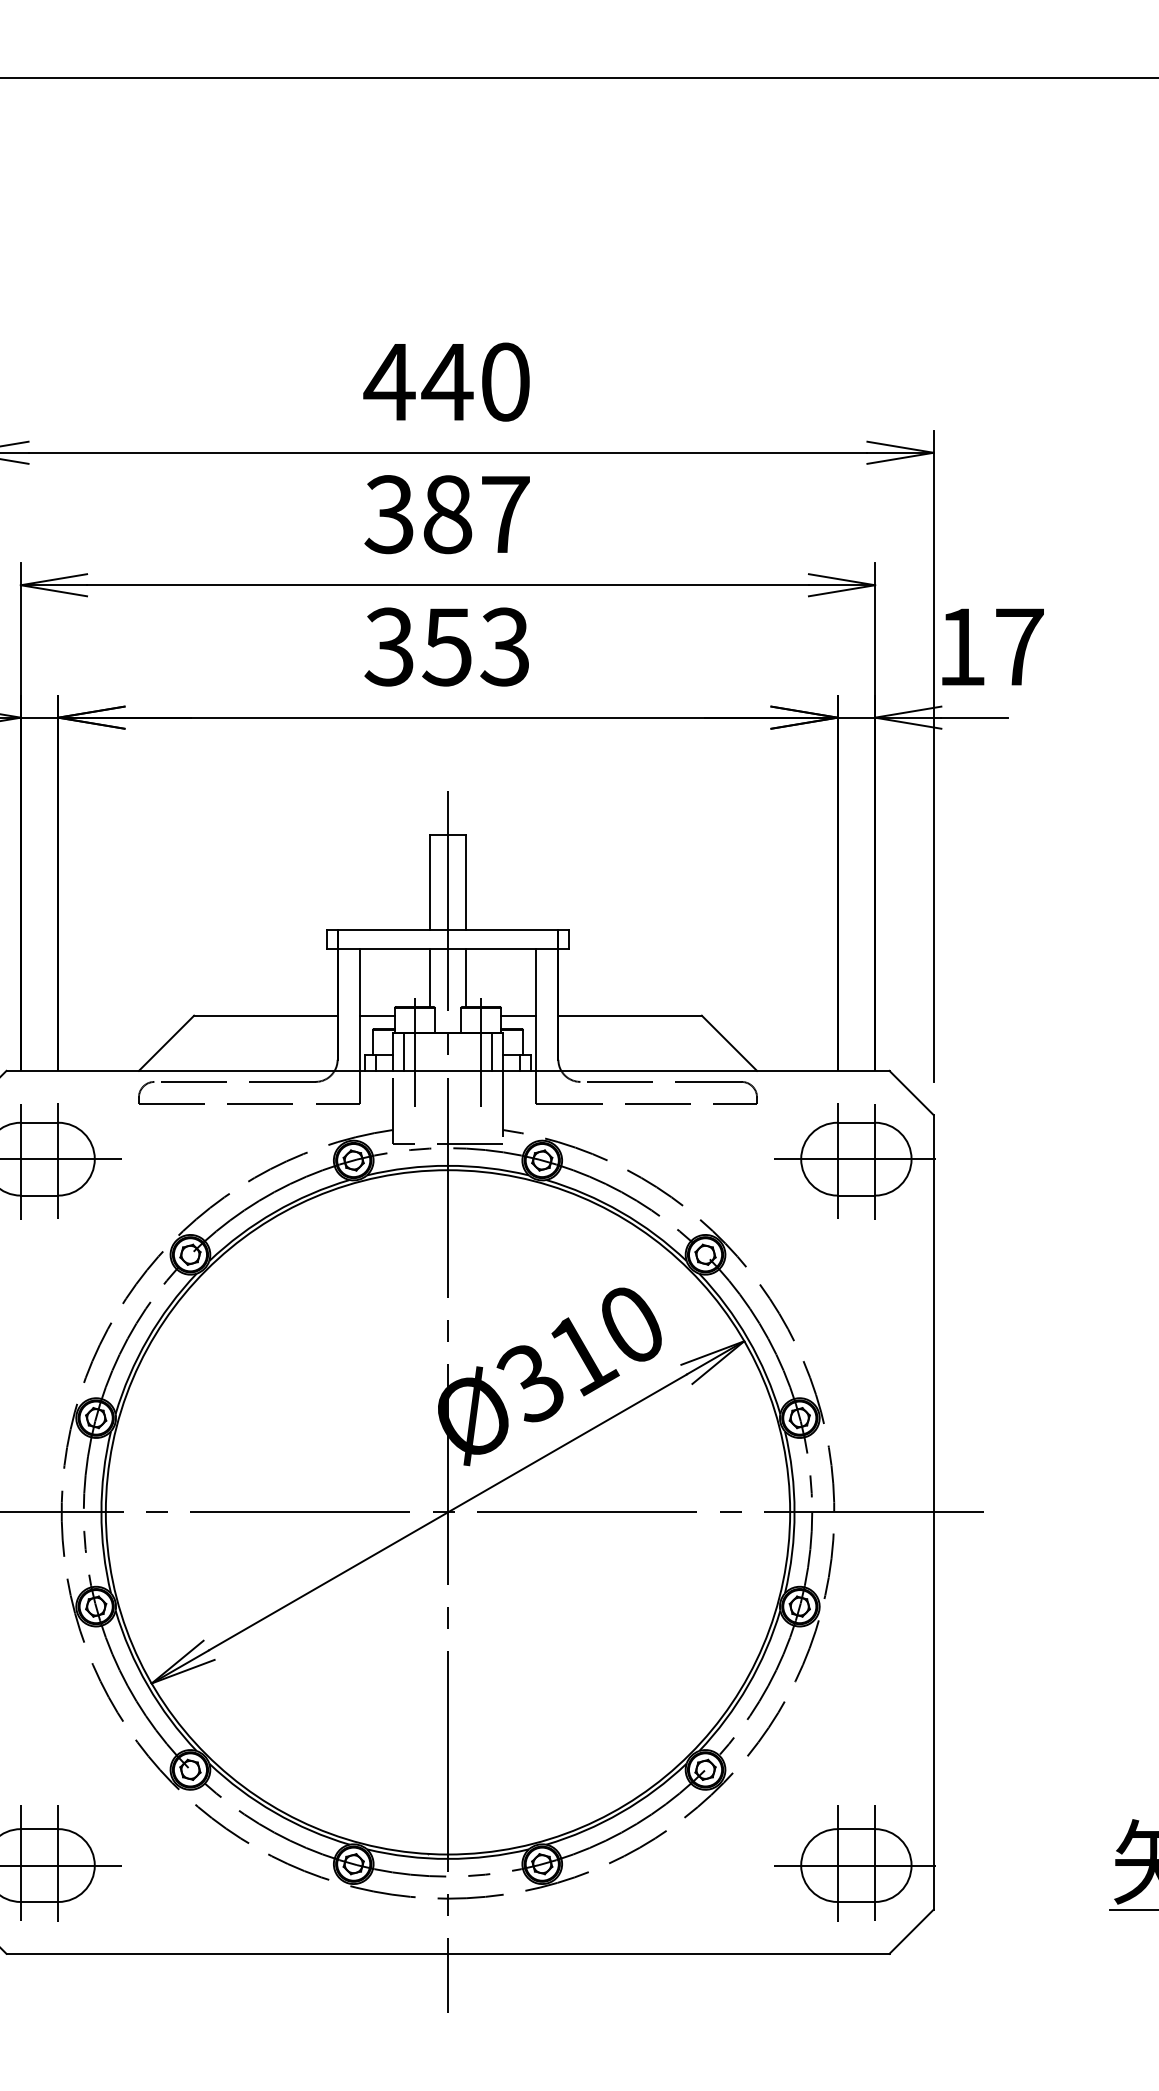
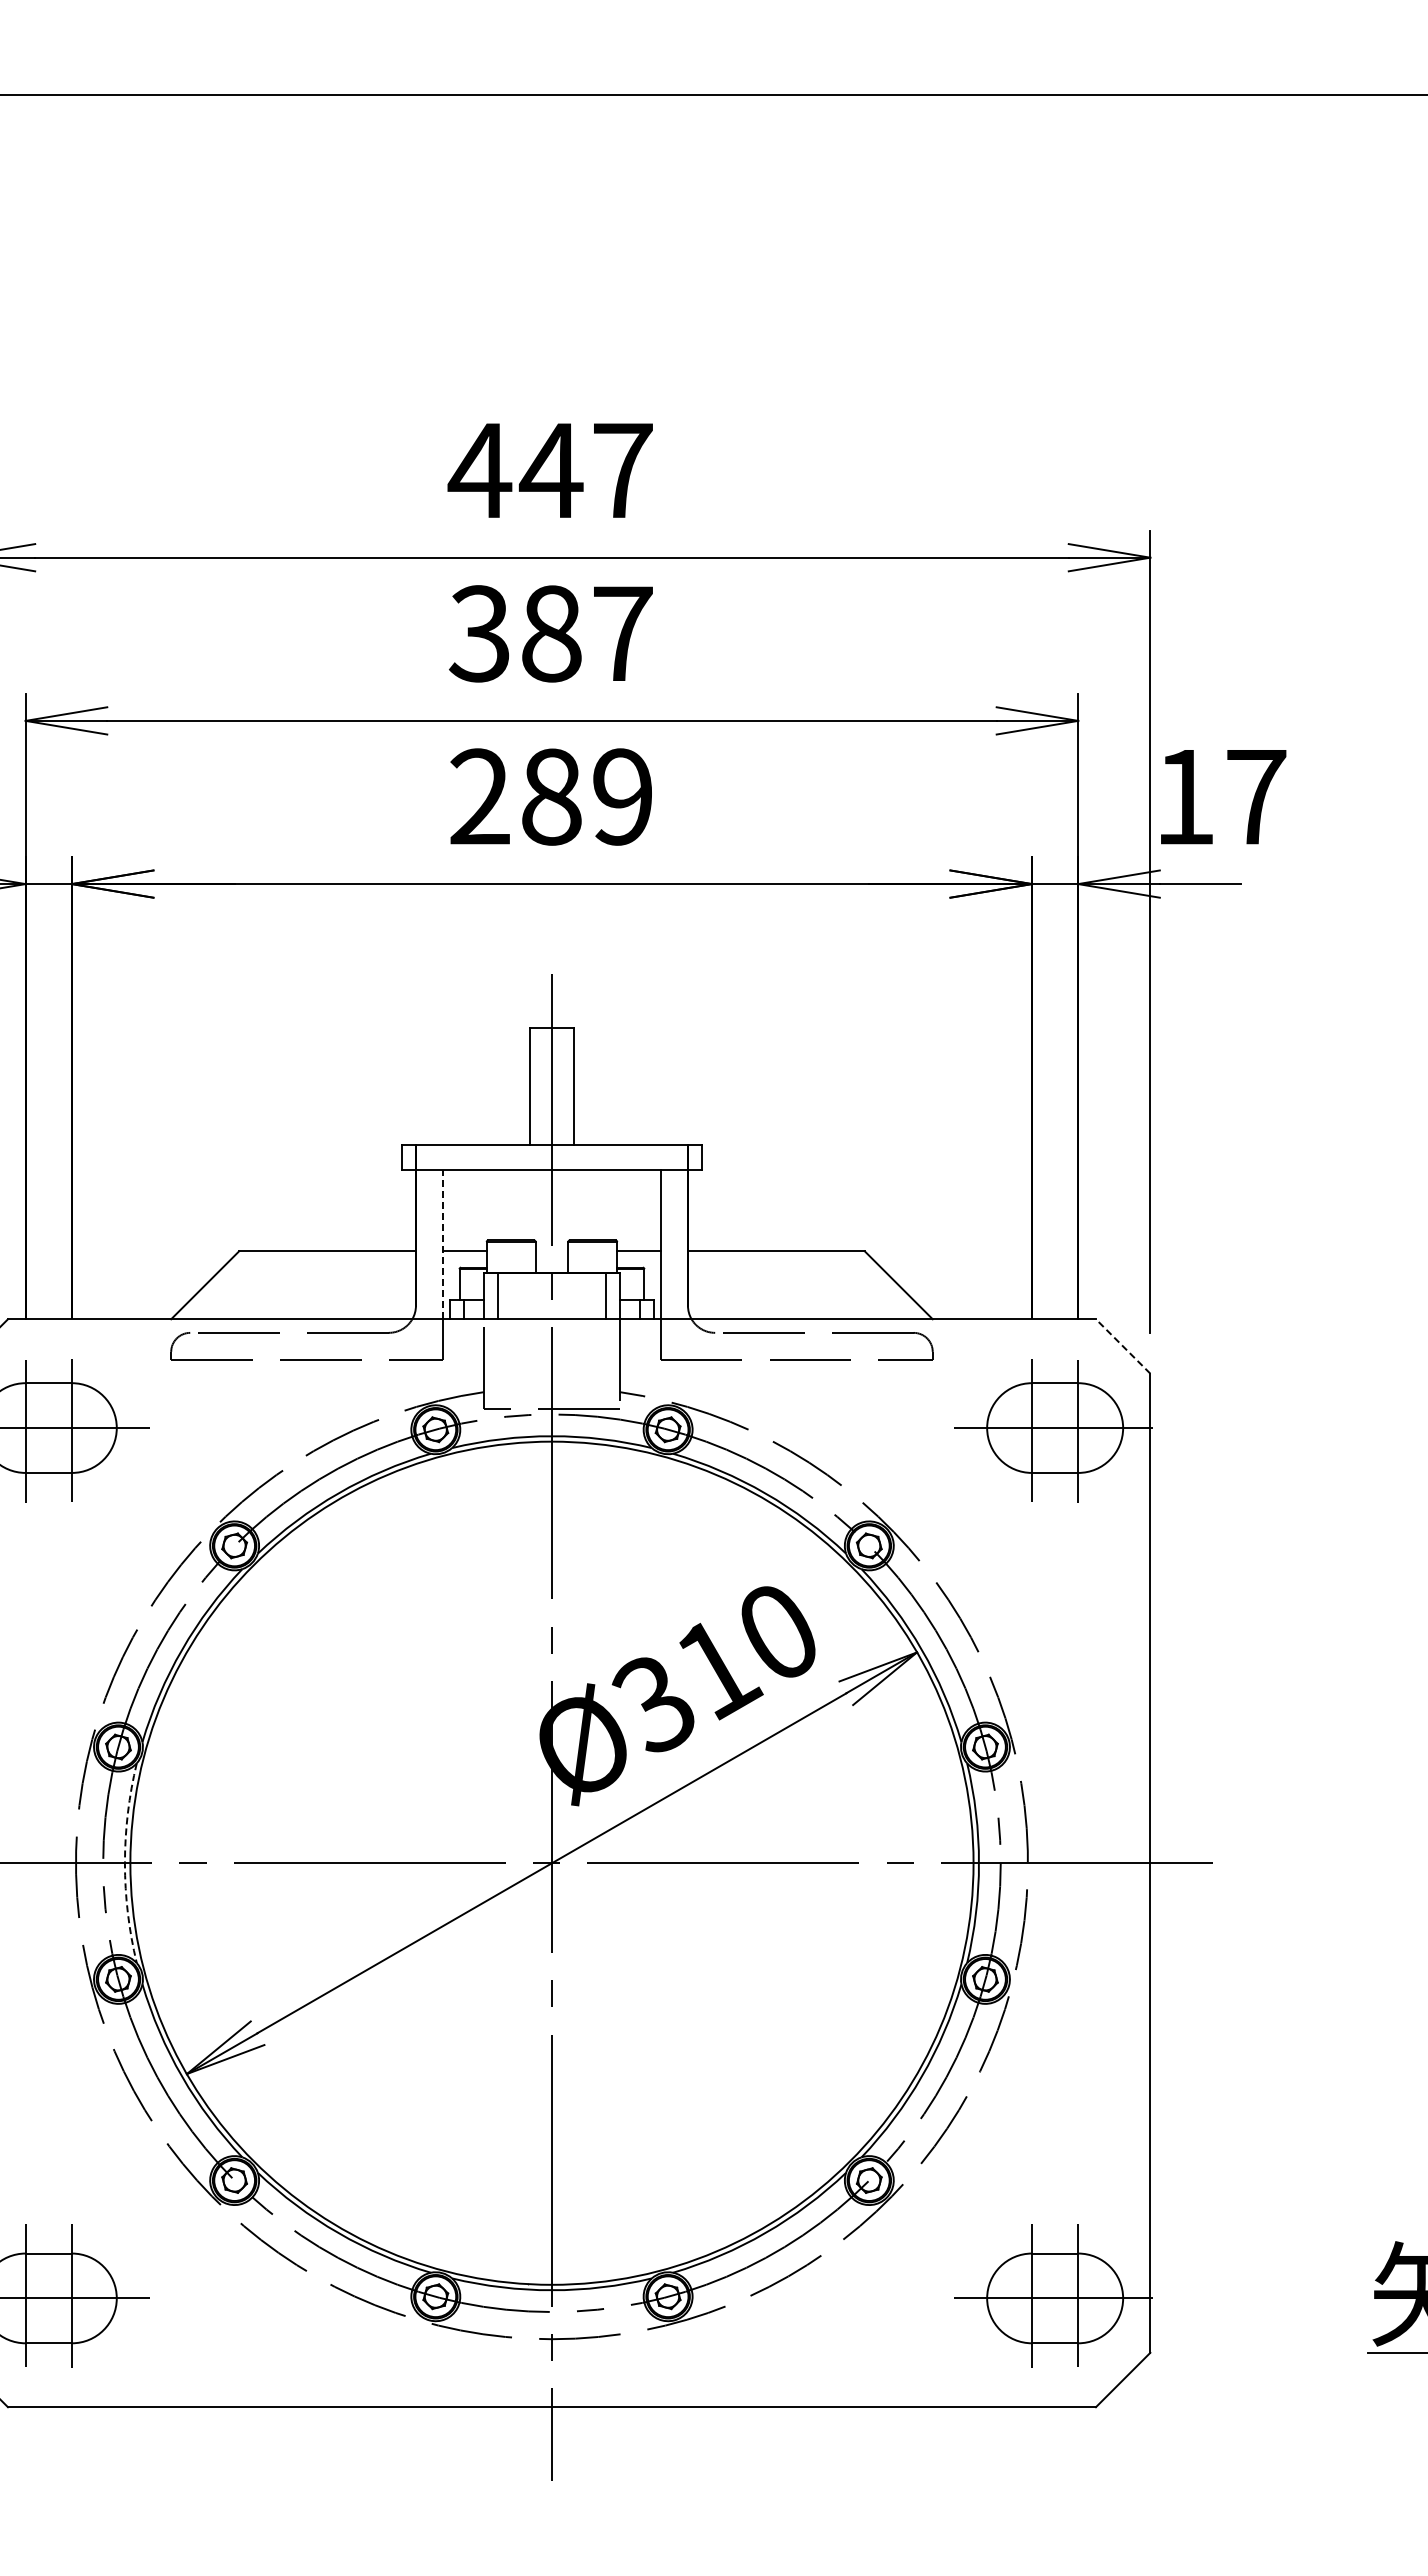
text: (506, 382) -> (623, 470), 440 -> 447
text: (446, 646) -> (550, 796), 353 -> 289
line: (430, 977) -> (530, 1204), removed
line: (465, 977) -> (573, 1204), removed
line: (359, 1010) -> (443, 1244), solid -> dashed
line: (415, 1052) -> (511, 1296), removed
line: (480, 1052) -> (592, 1296), removed
line: (911, 1092) -> (1122, 1346), solid -> dashed
arc: (101, 1512) -> (124, 1863), solid -> dashed

